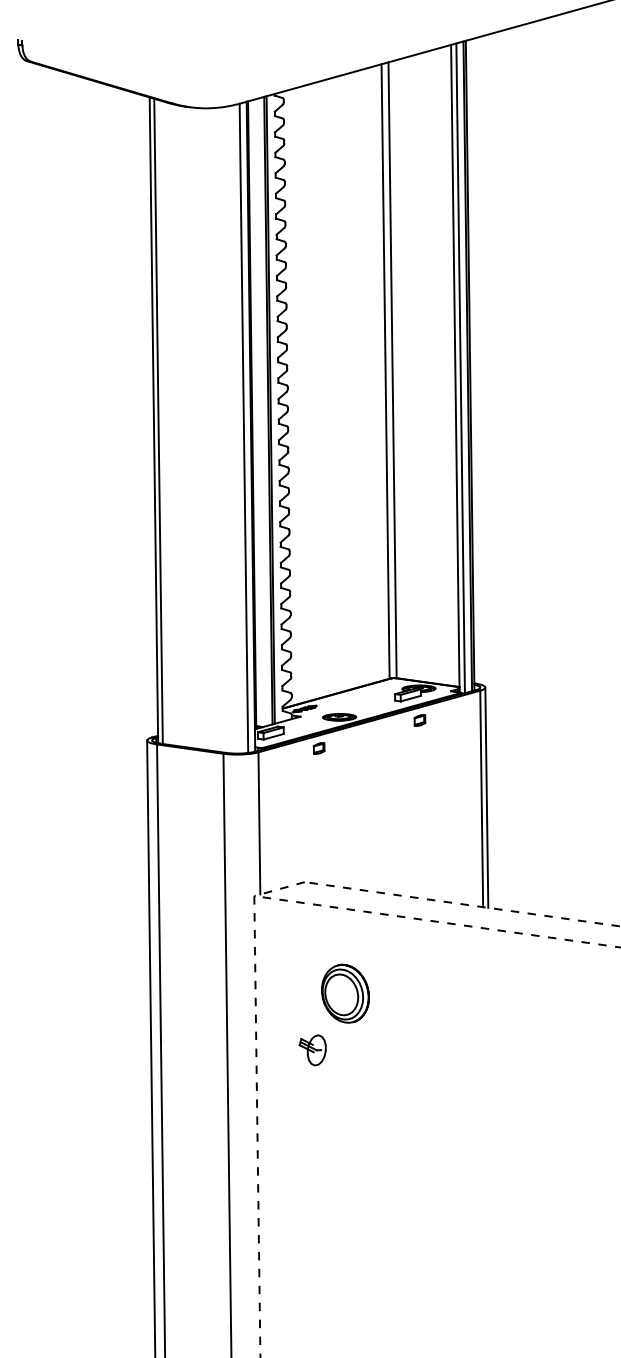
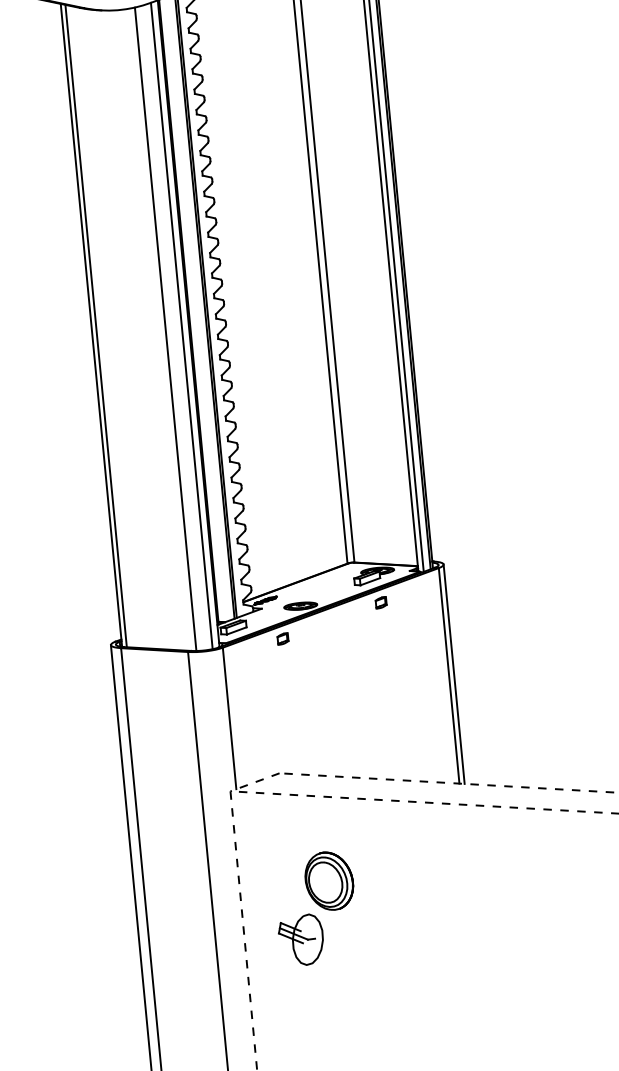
line: (227, 430) -> (165, 329), added
part: (312, 1050) -> (301, 940), size x1.67

